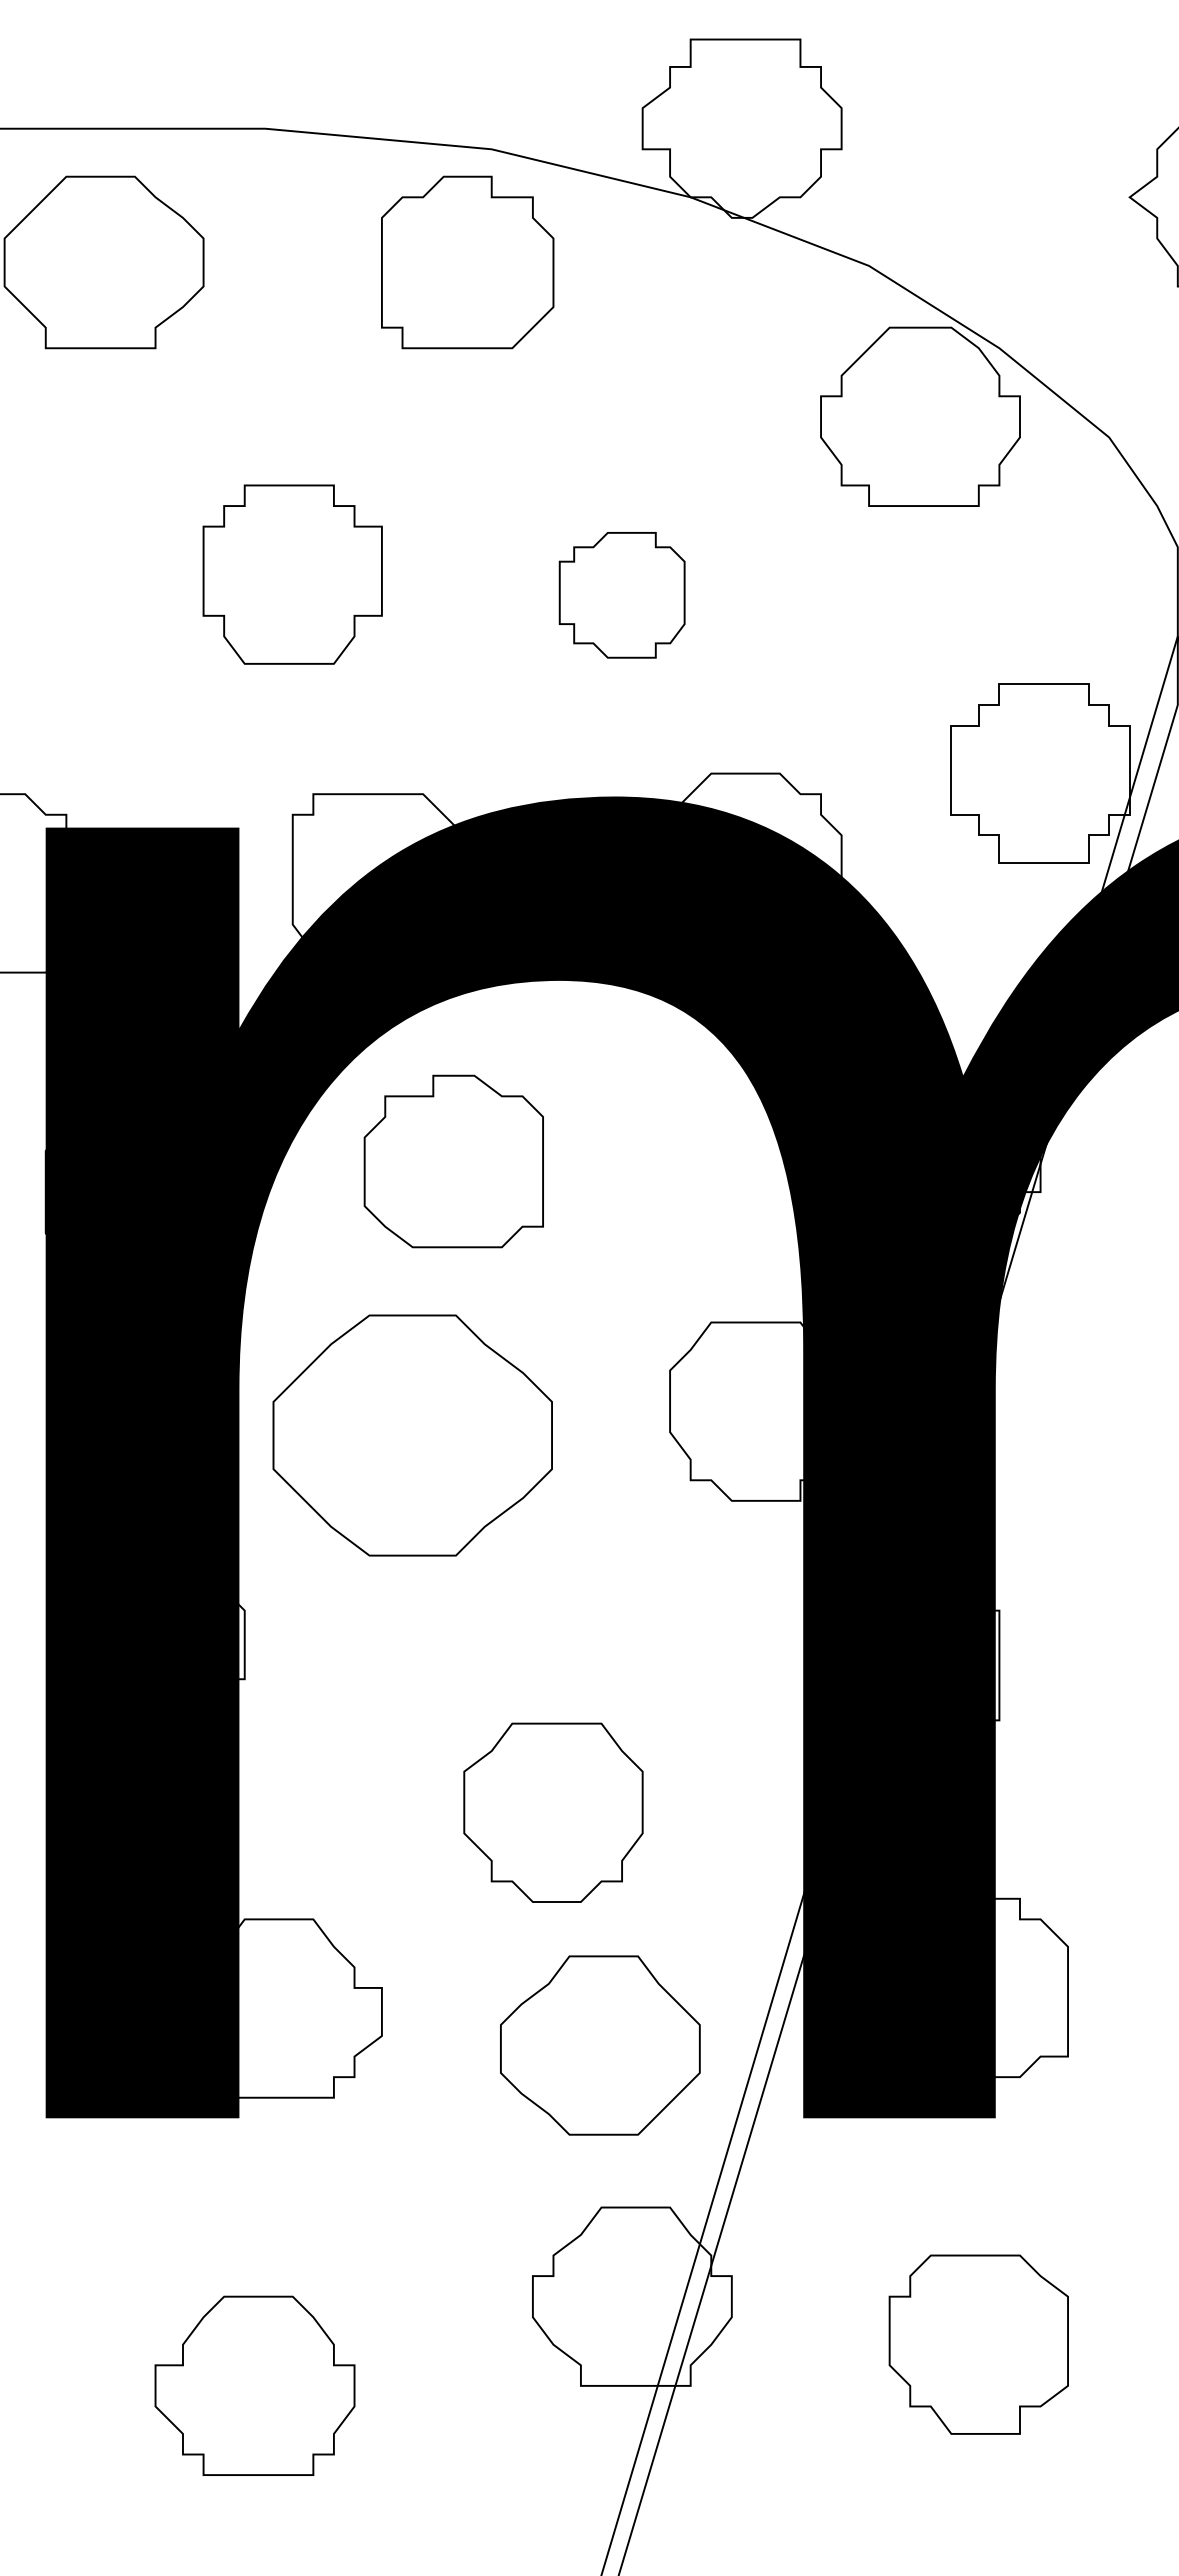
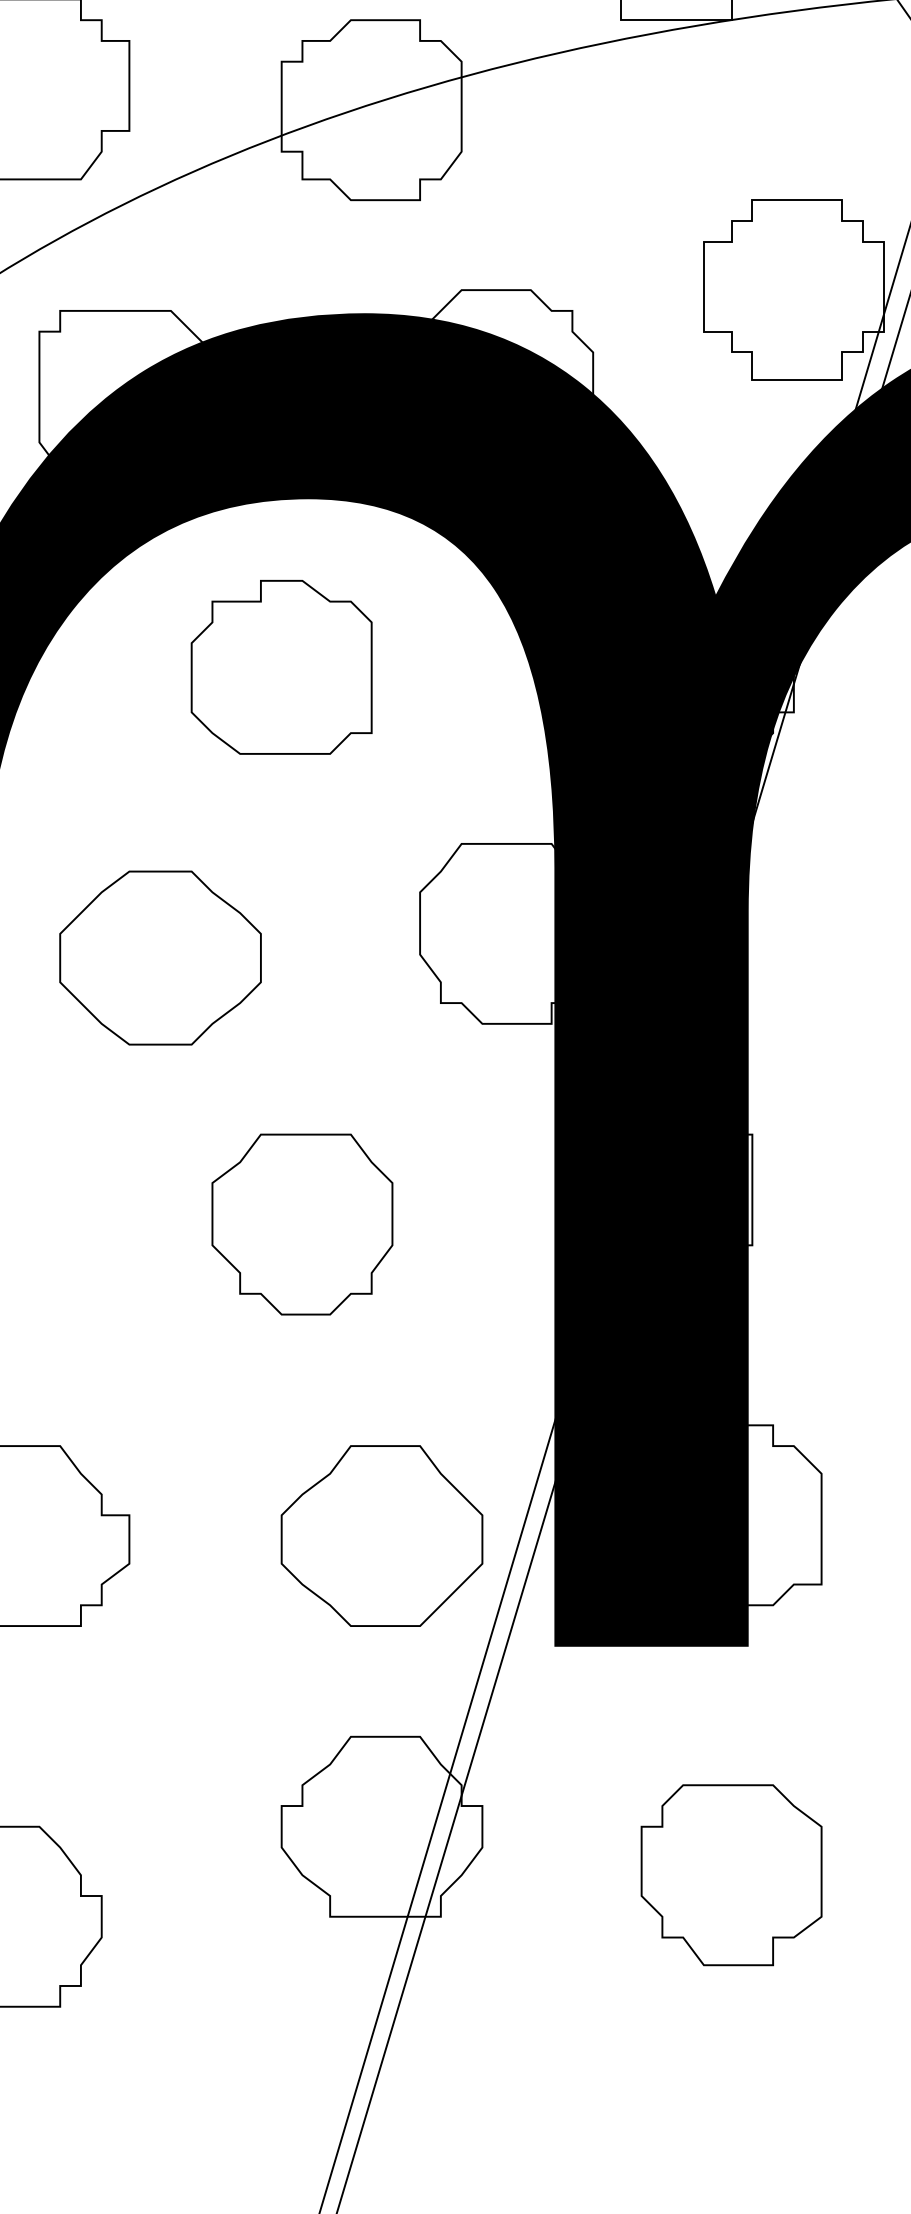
part: (622, 595) -> (372, 110), size x1.43
part: (453, 1161) -> (281, 667), moved
part: (412, 1435) -> (160, 957), size x0.71
part: (553, 1812) -> (302, 1224), moved
part: (600, 2045) -> (382, 1536), moved

